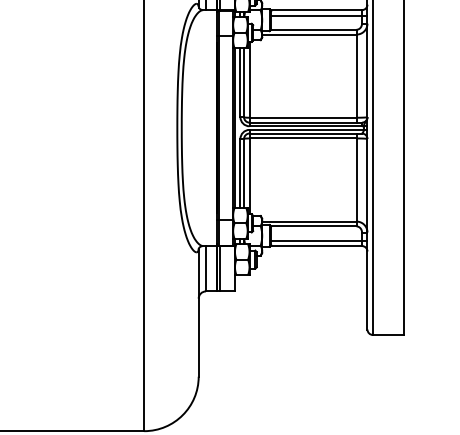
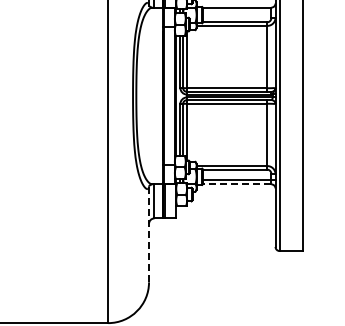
line: (319, 15) -> (239, 11), removed
line: (315, 246) -> (236, 184), solid -> dashed
line: (199, 312) -> (149, 234), solid -> dashed

